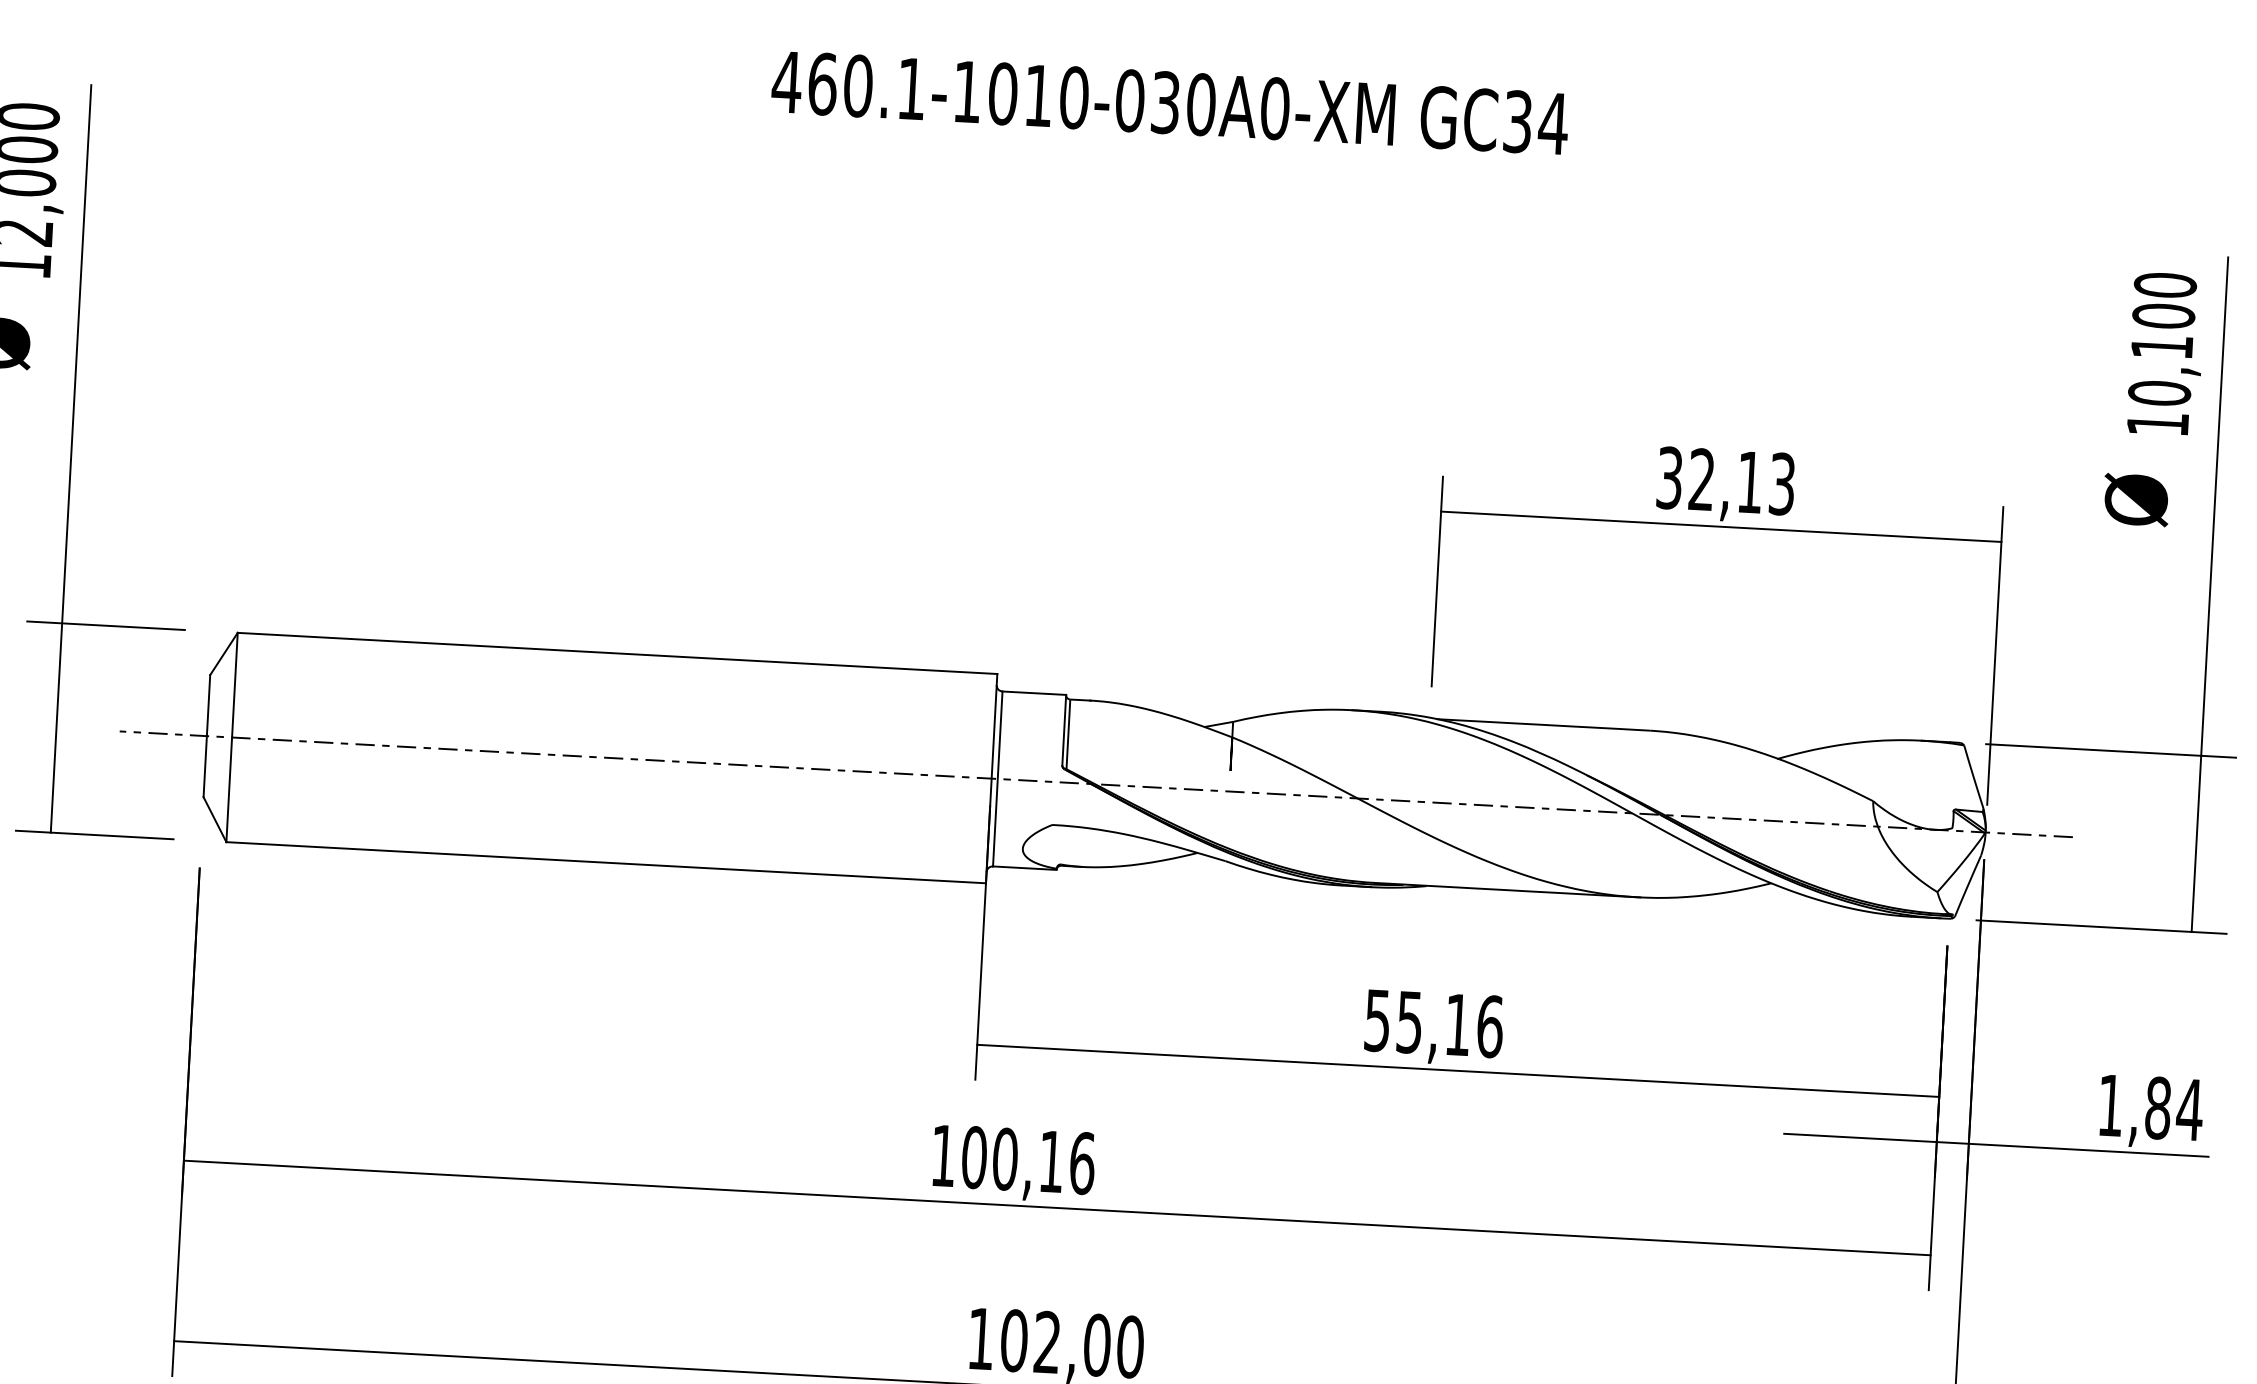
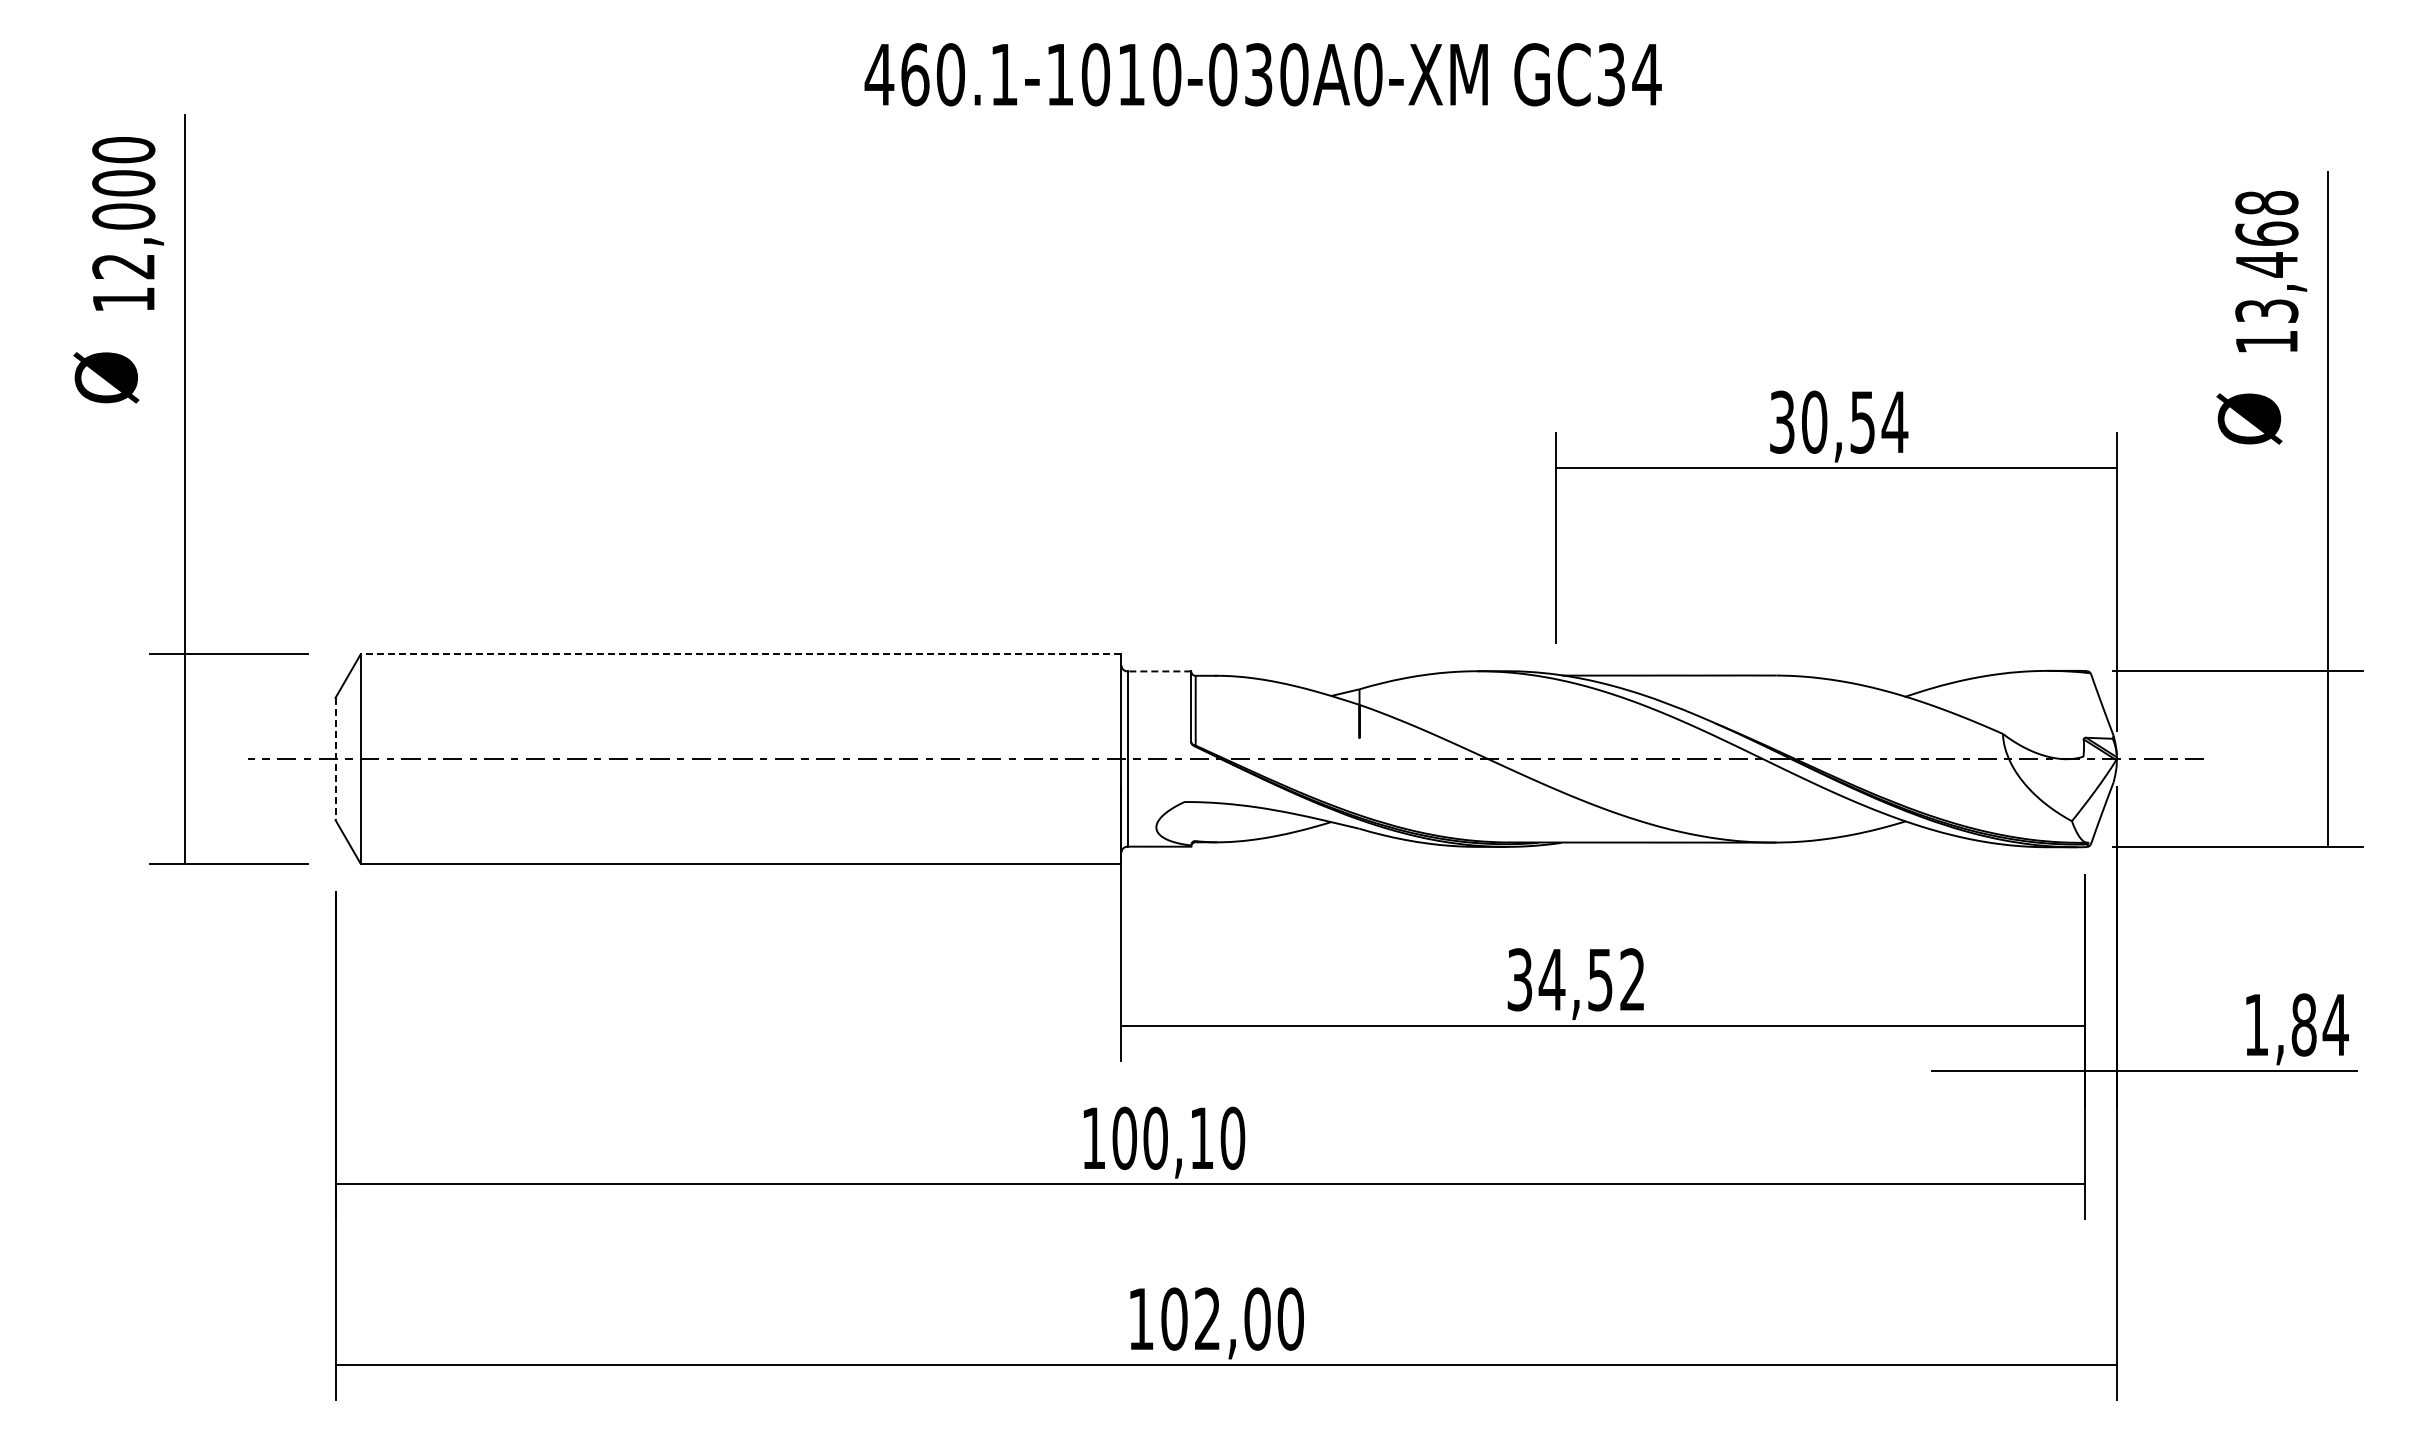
text: (2162, 338) -> (2266, 256), 10,100 -> 13,468
text: (1742, 481) -> (1855, 421), 32,13 -> 30,54
line: (616, 653) -> (740, 654), solid -> dashed
line: (1034, 693) -> (1159, 671), solid -> dashed
line: (206, 736) -> (335, 759), solid -> dashed
text: (1434, 1023) -> (1576, 979), 55,16 -> 34,52
text: (1082, 1162) -> (1232, 1137), 100,16 -> 100,10

